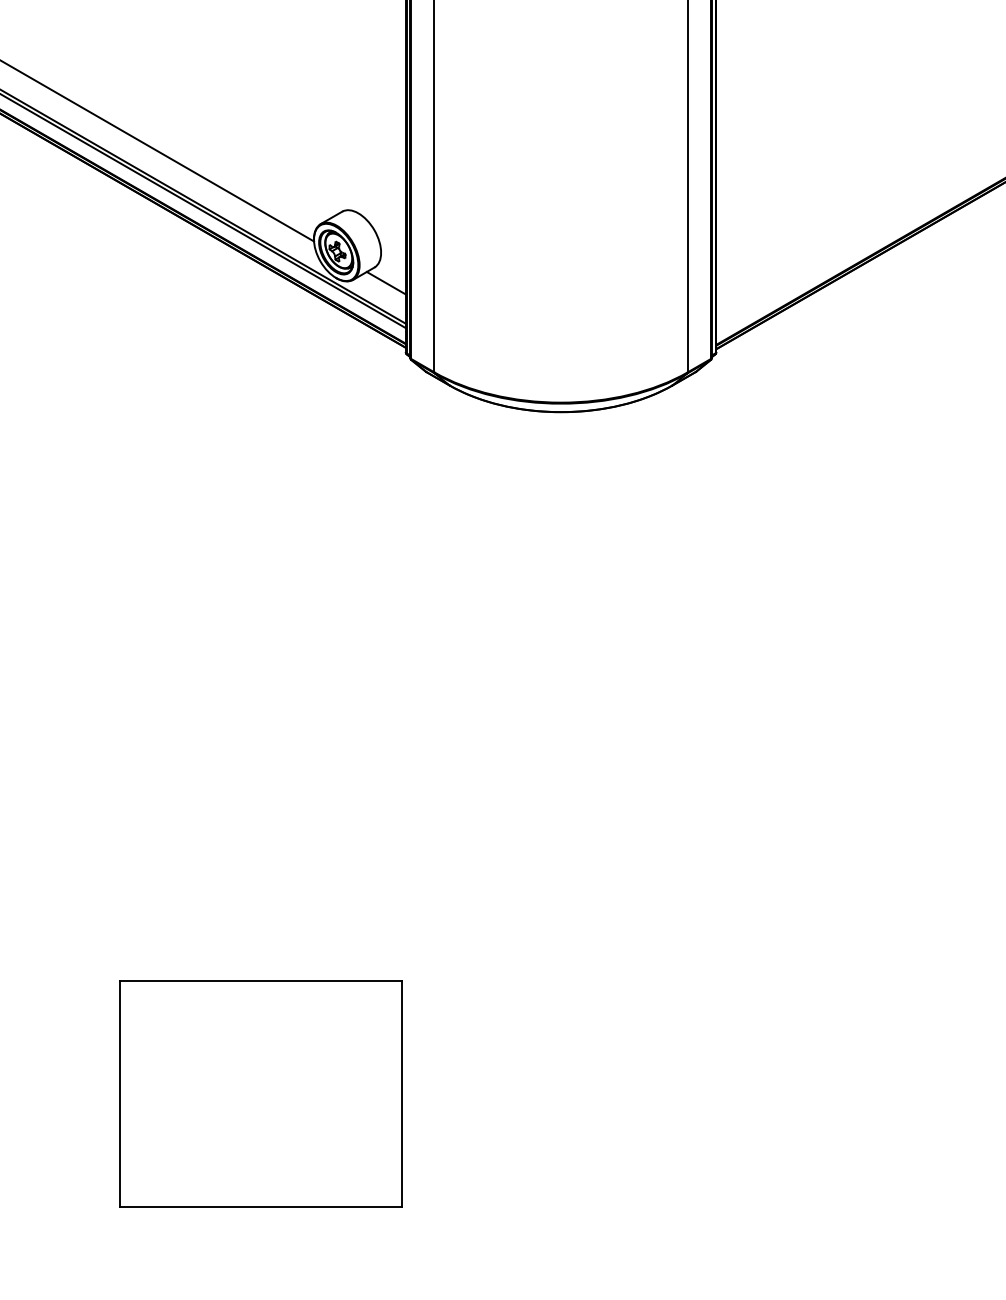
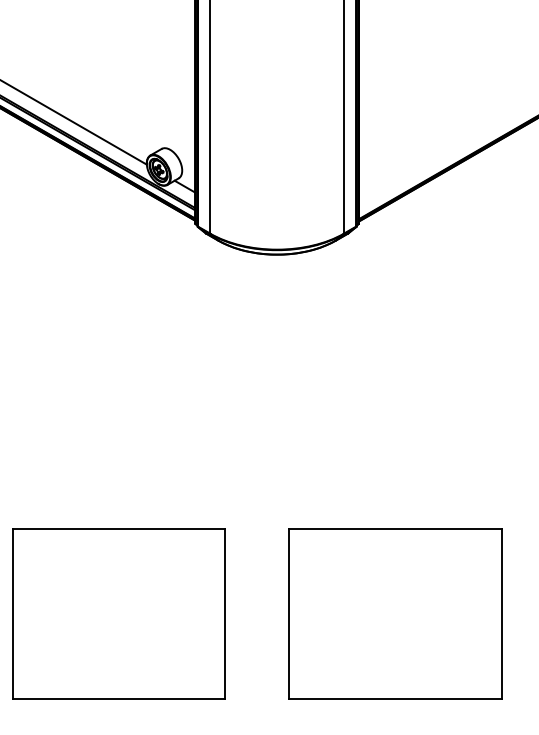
part: (260, 1092) -> (118, 613), size x1.43
part: (785, 1092) -> (395, 613), added

